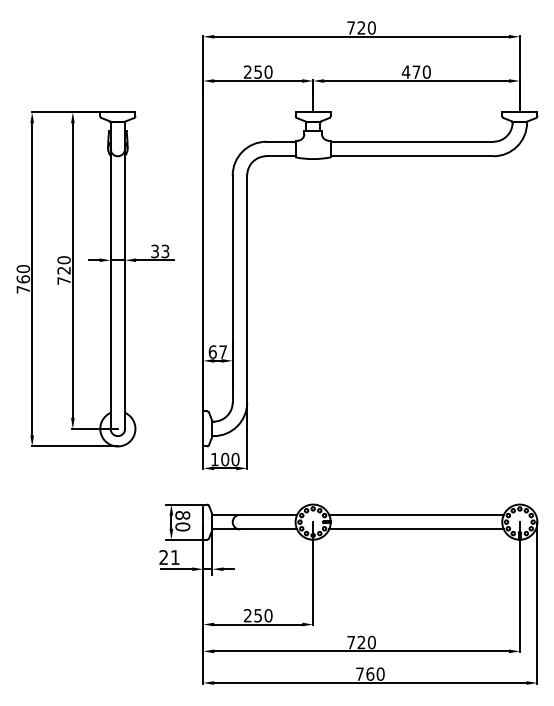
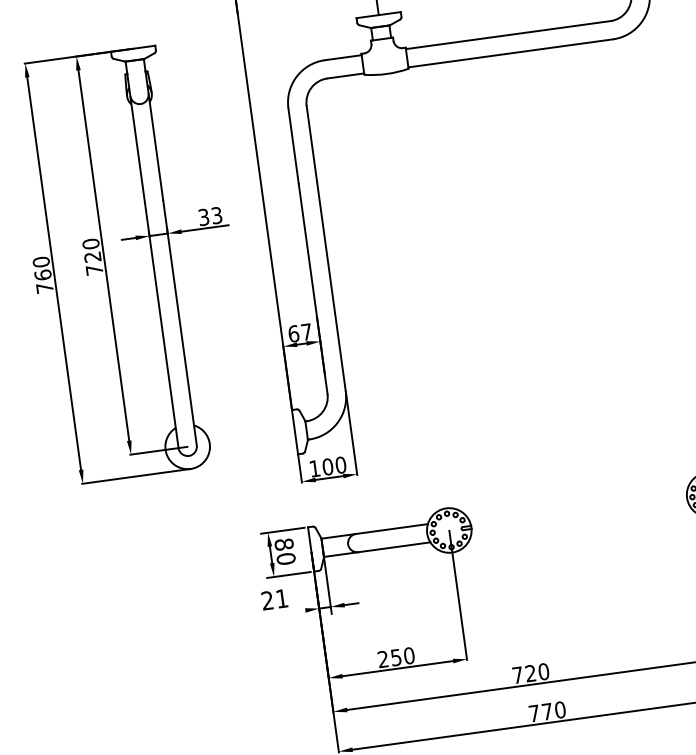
line: (416, 514) -> (577, 503), removed
line: (416, 529) -> (580, 521), removed
line: (176, 569) -> (285, 613), removed
text: (370, 673) -> (547, 710), 760 -> 770

